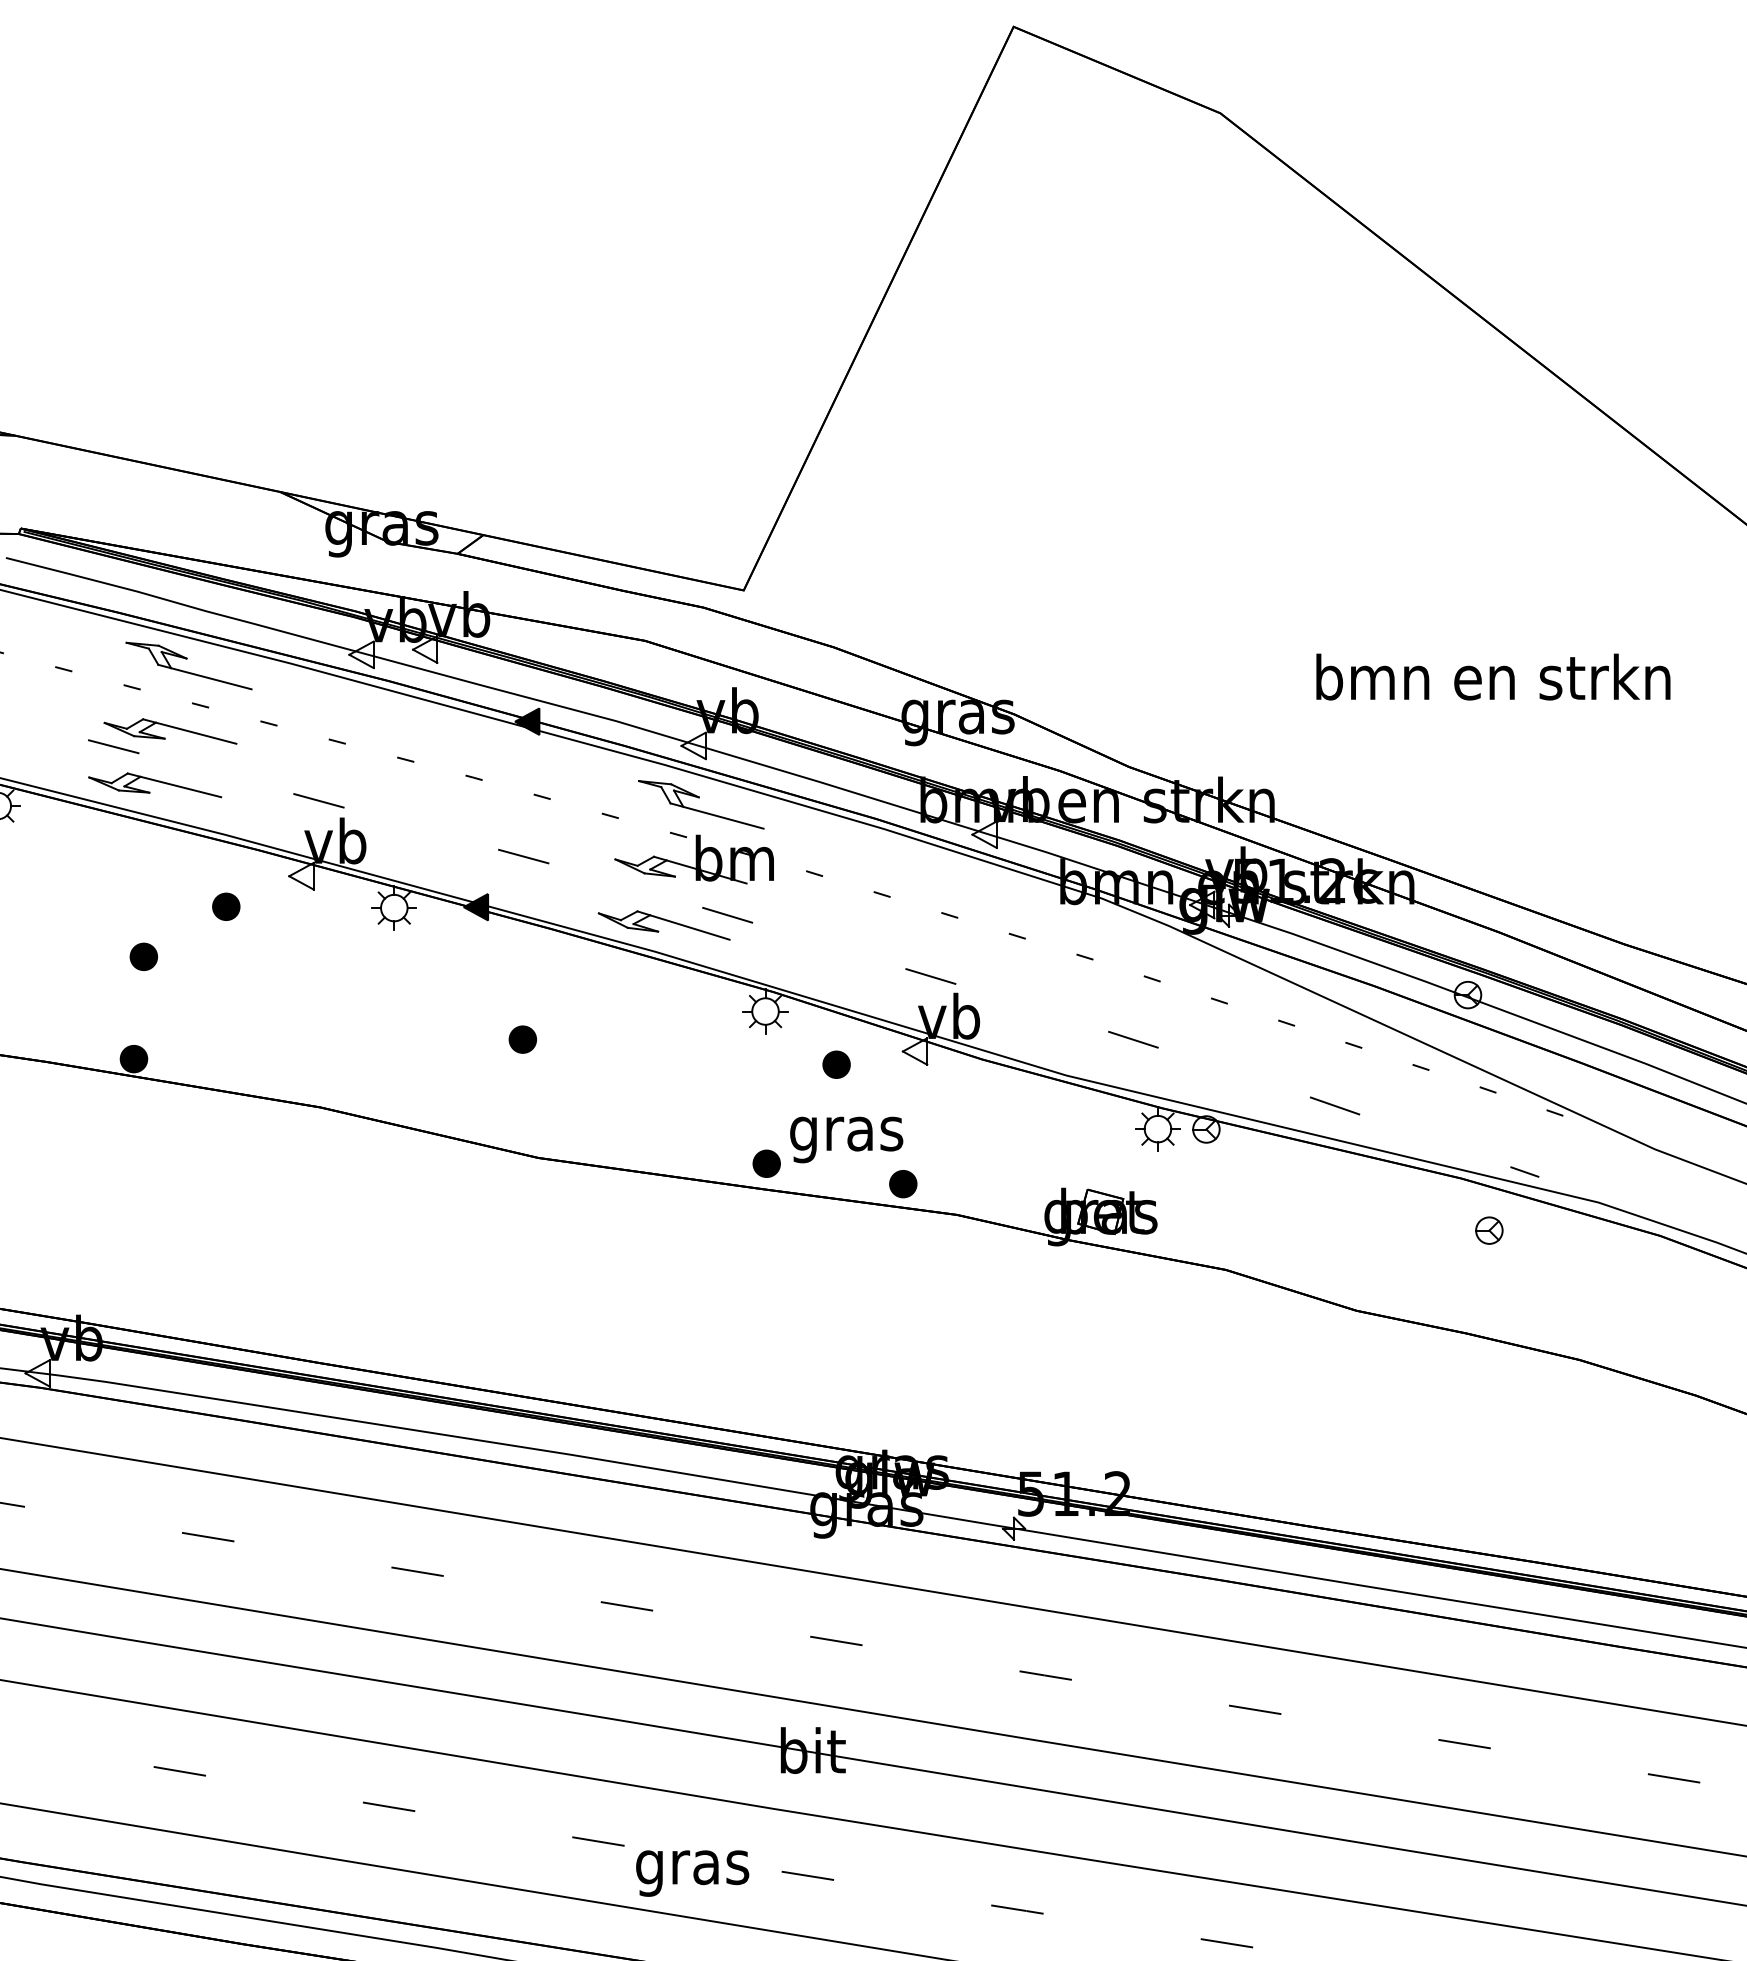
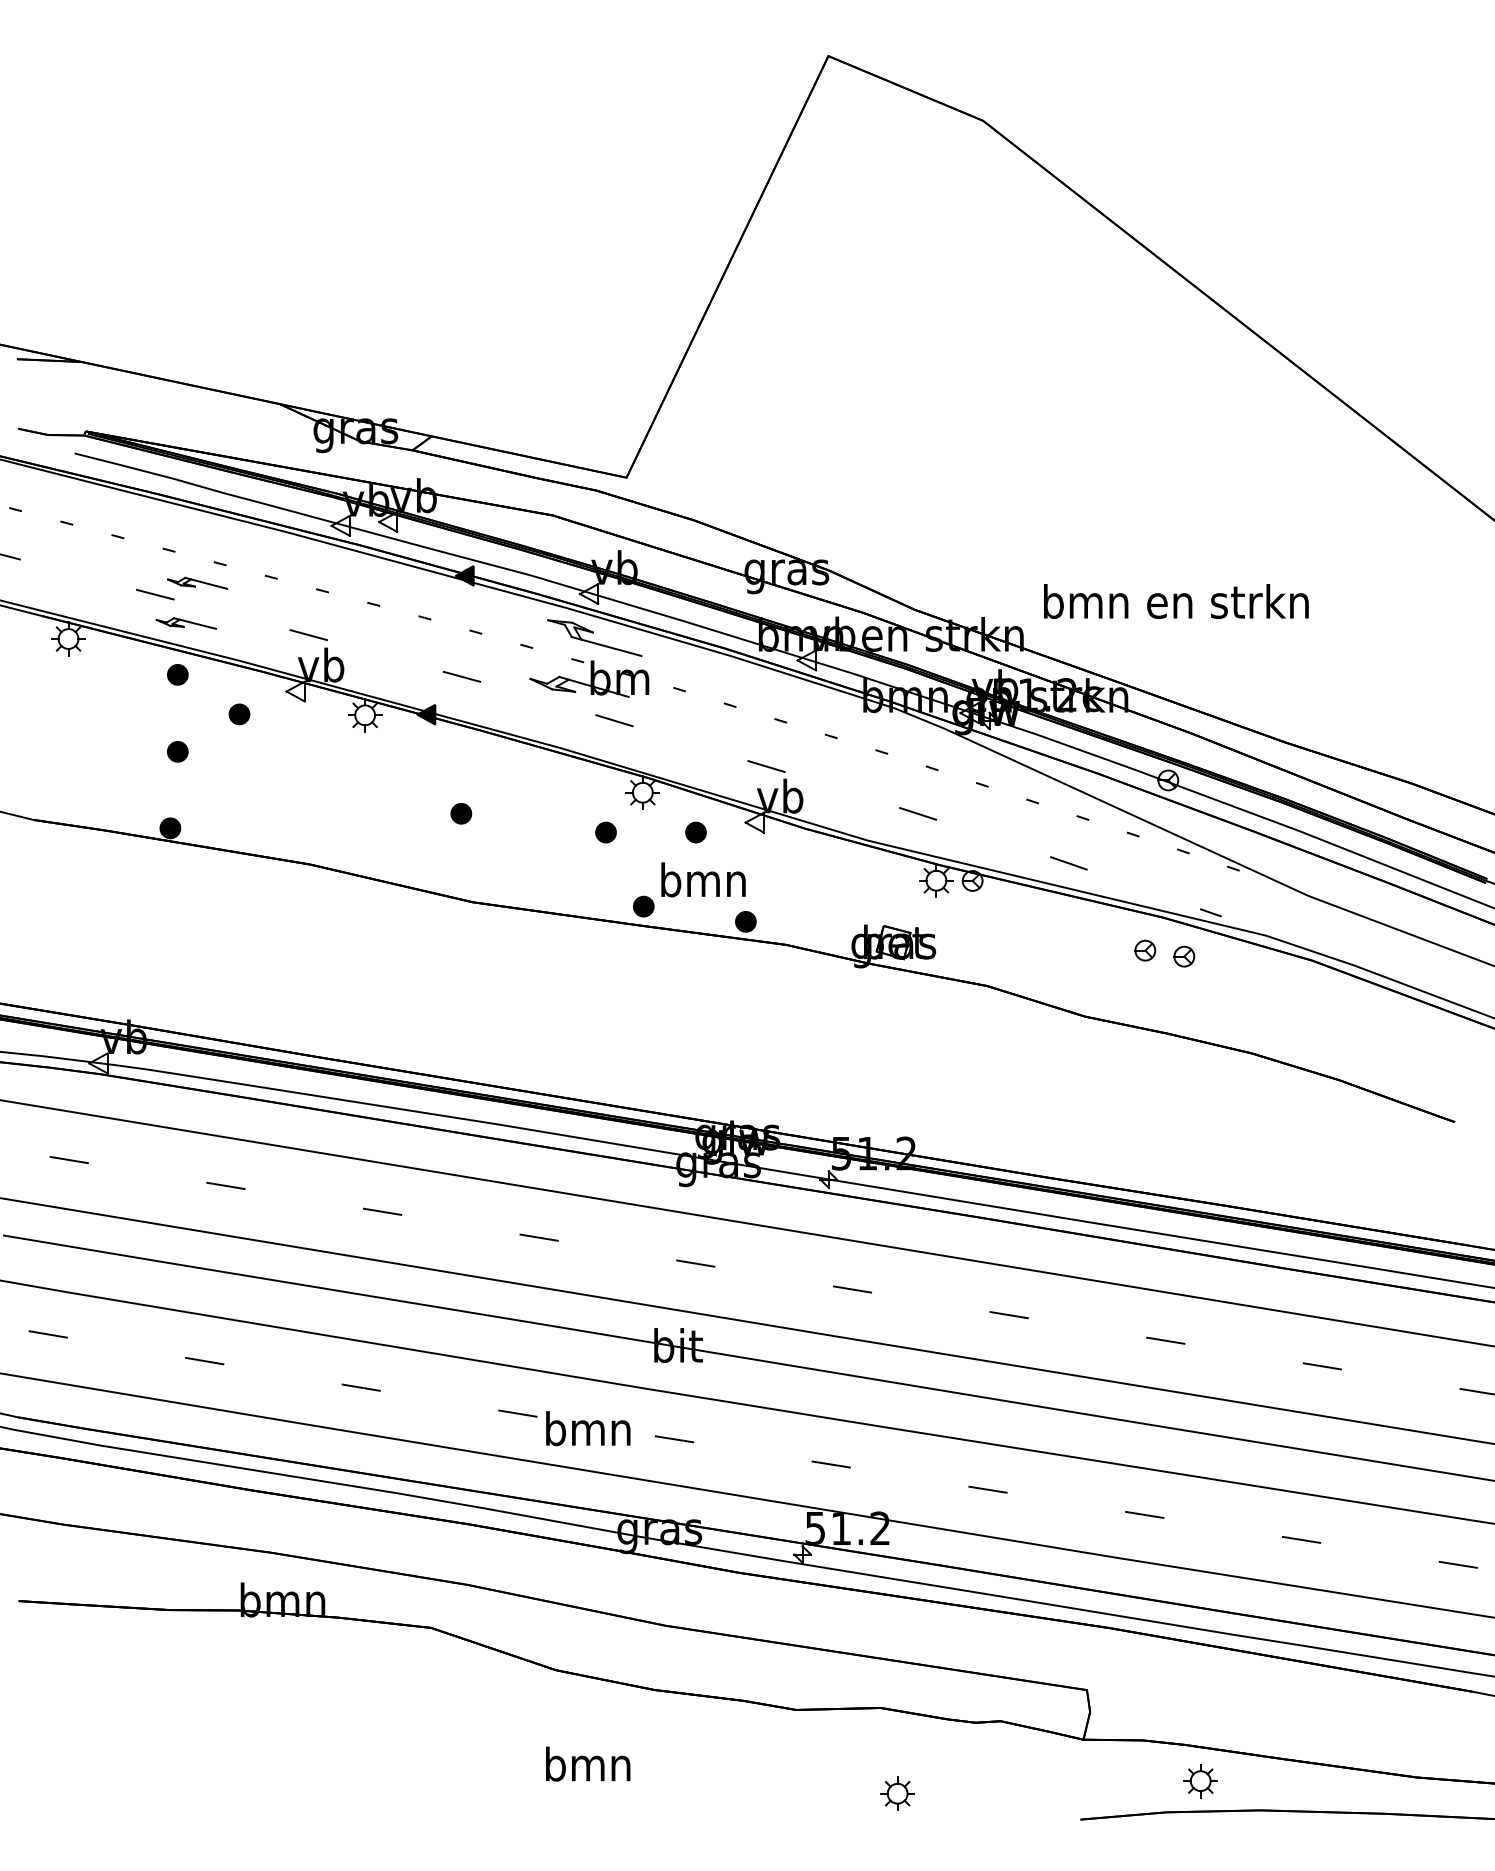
part: (188, 664) -> (211, 533), removed
text: (1493, 677) -> (1176, 601), moved
part: (170, 731) -> (197, 583), size x0.6
part: (155, 785) -> (186, 623), size x0.6
part: (143, 853) -> (177, 674), added
part: (663, 924) -> (566, 727), removed
part: (715, 1064) -> (605, 832), added
text: (846, 1134) -> (703, 884), gras -> bmn
part: (1437, 1222) -> (1145, 950), added
text: (692, 1866) -> (588, 1432), gras -> bmn

